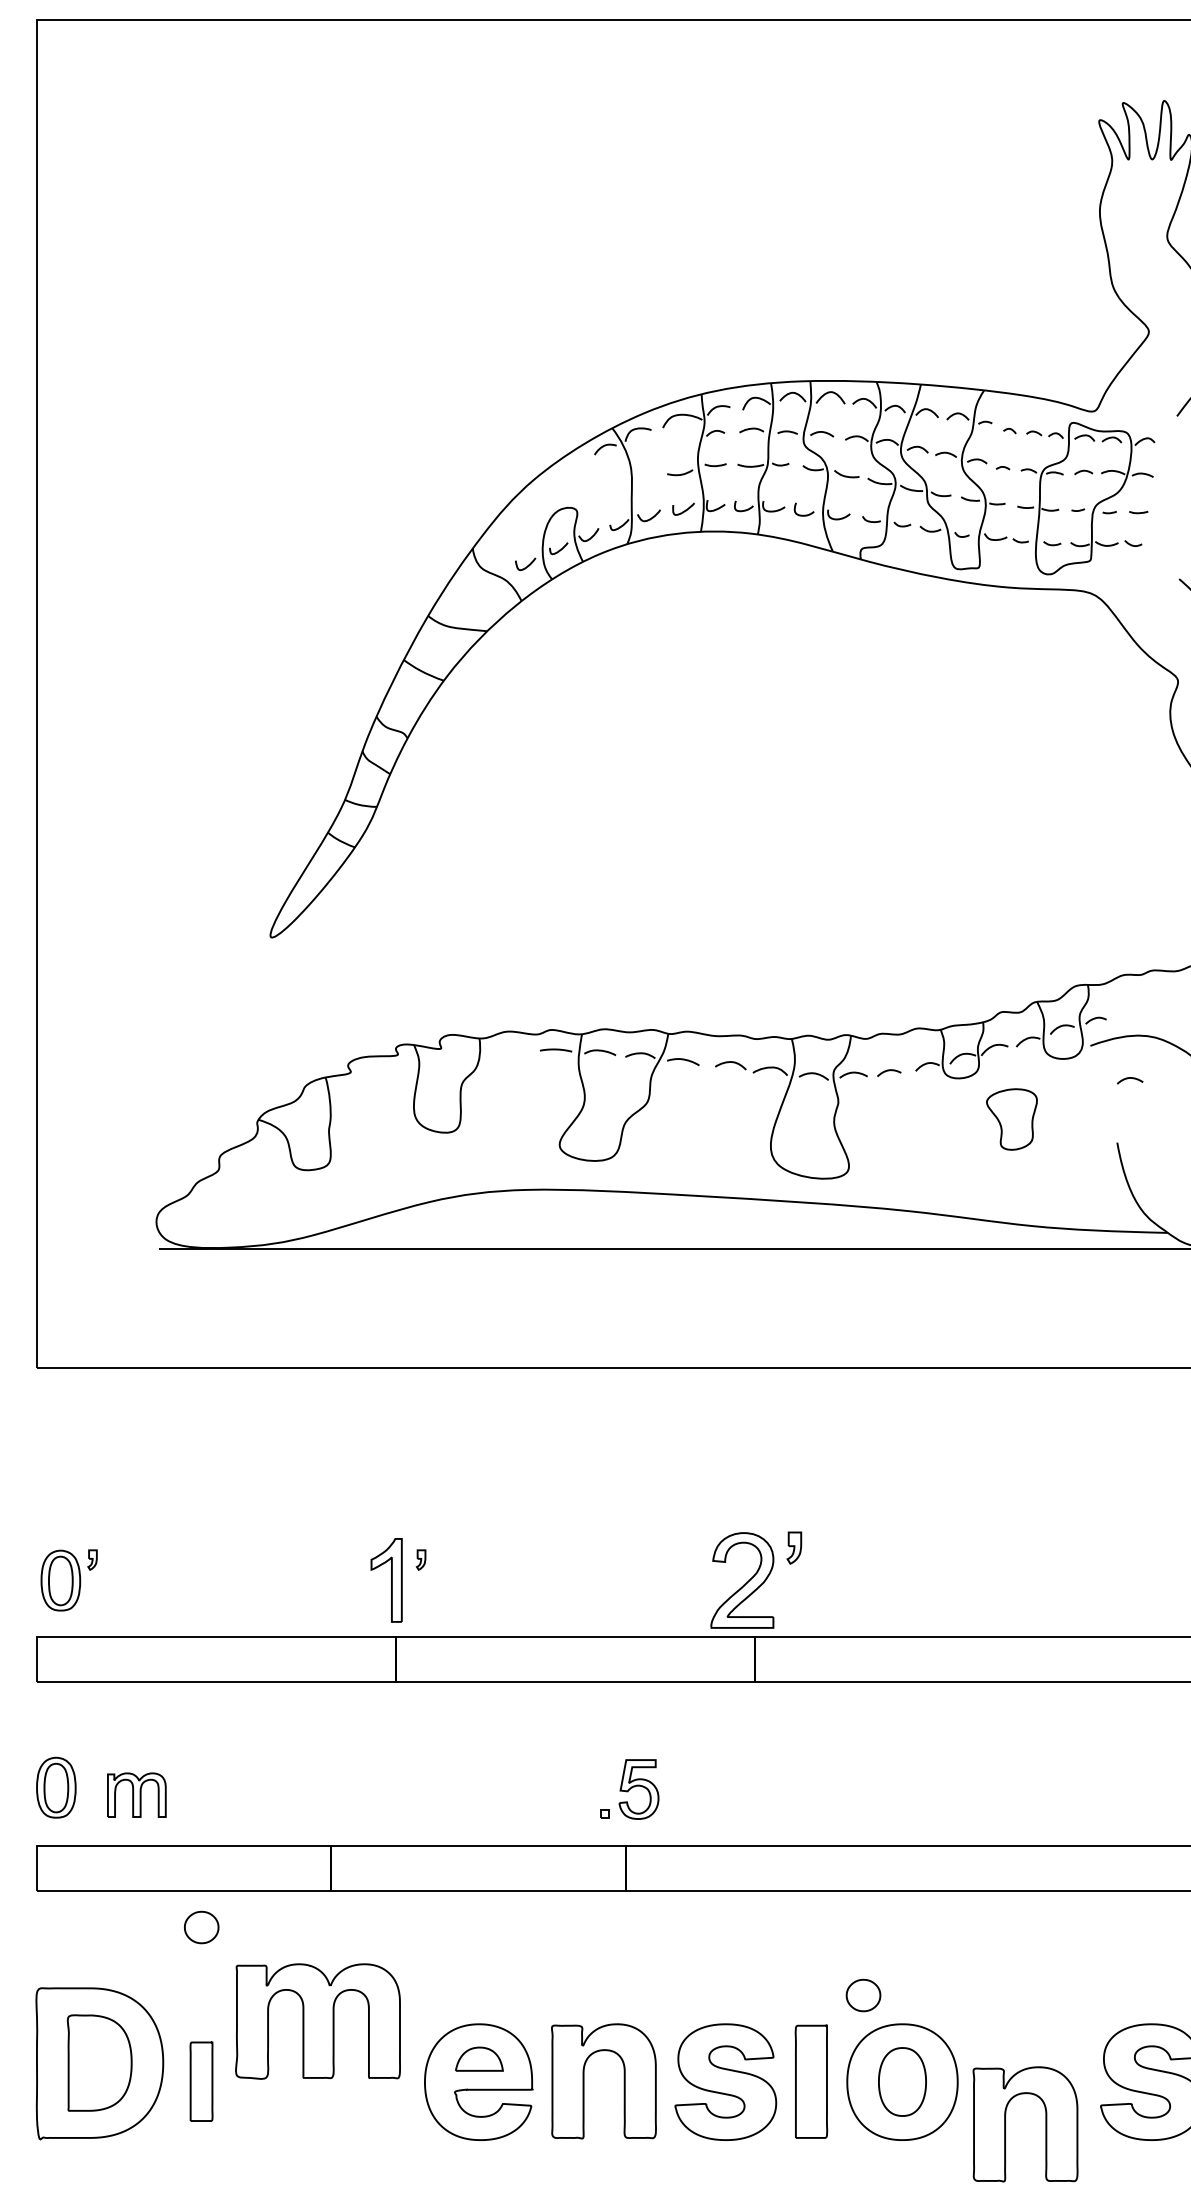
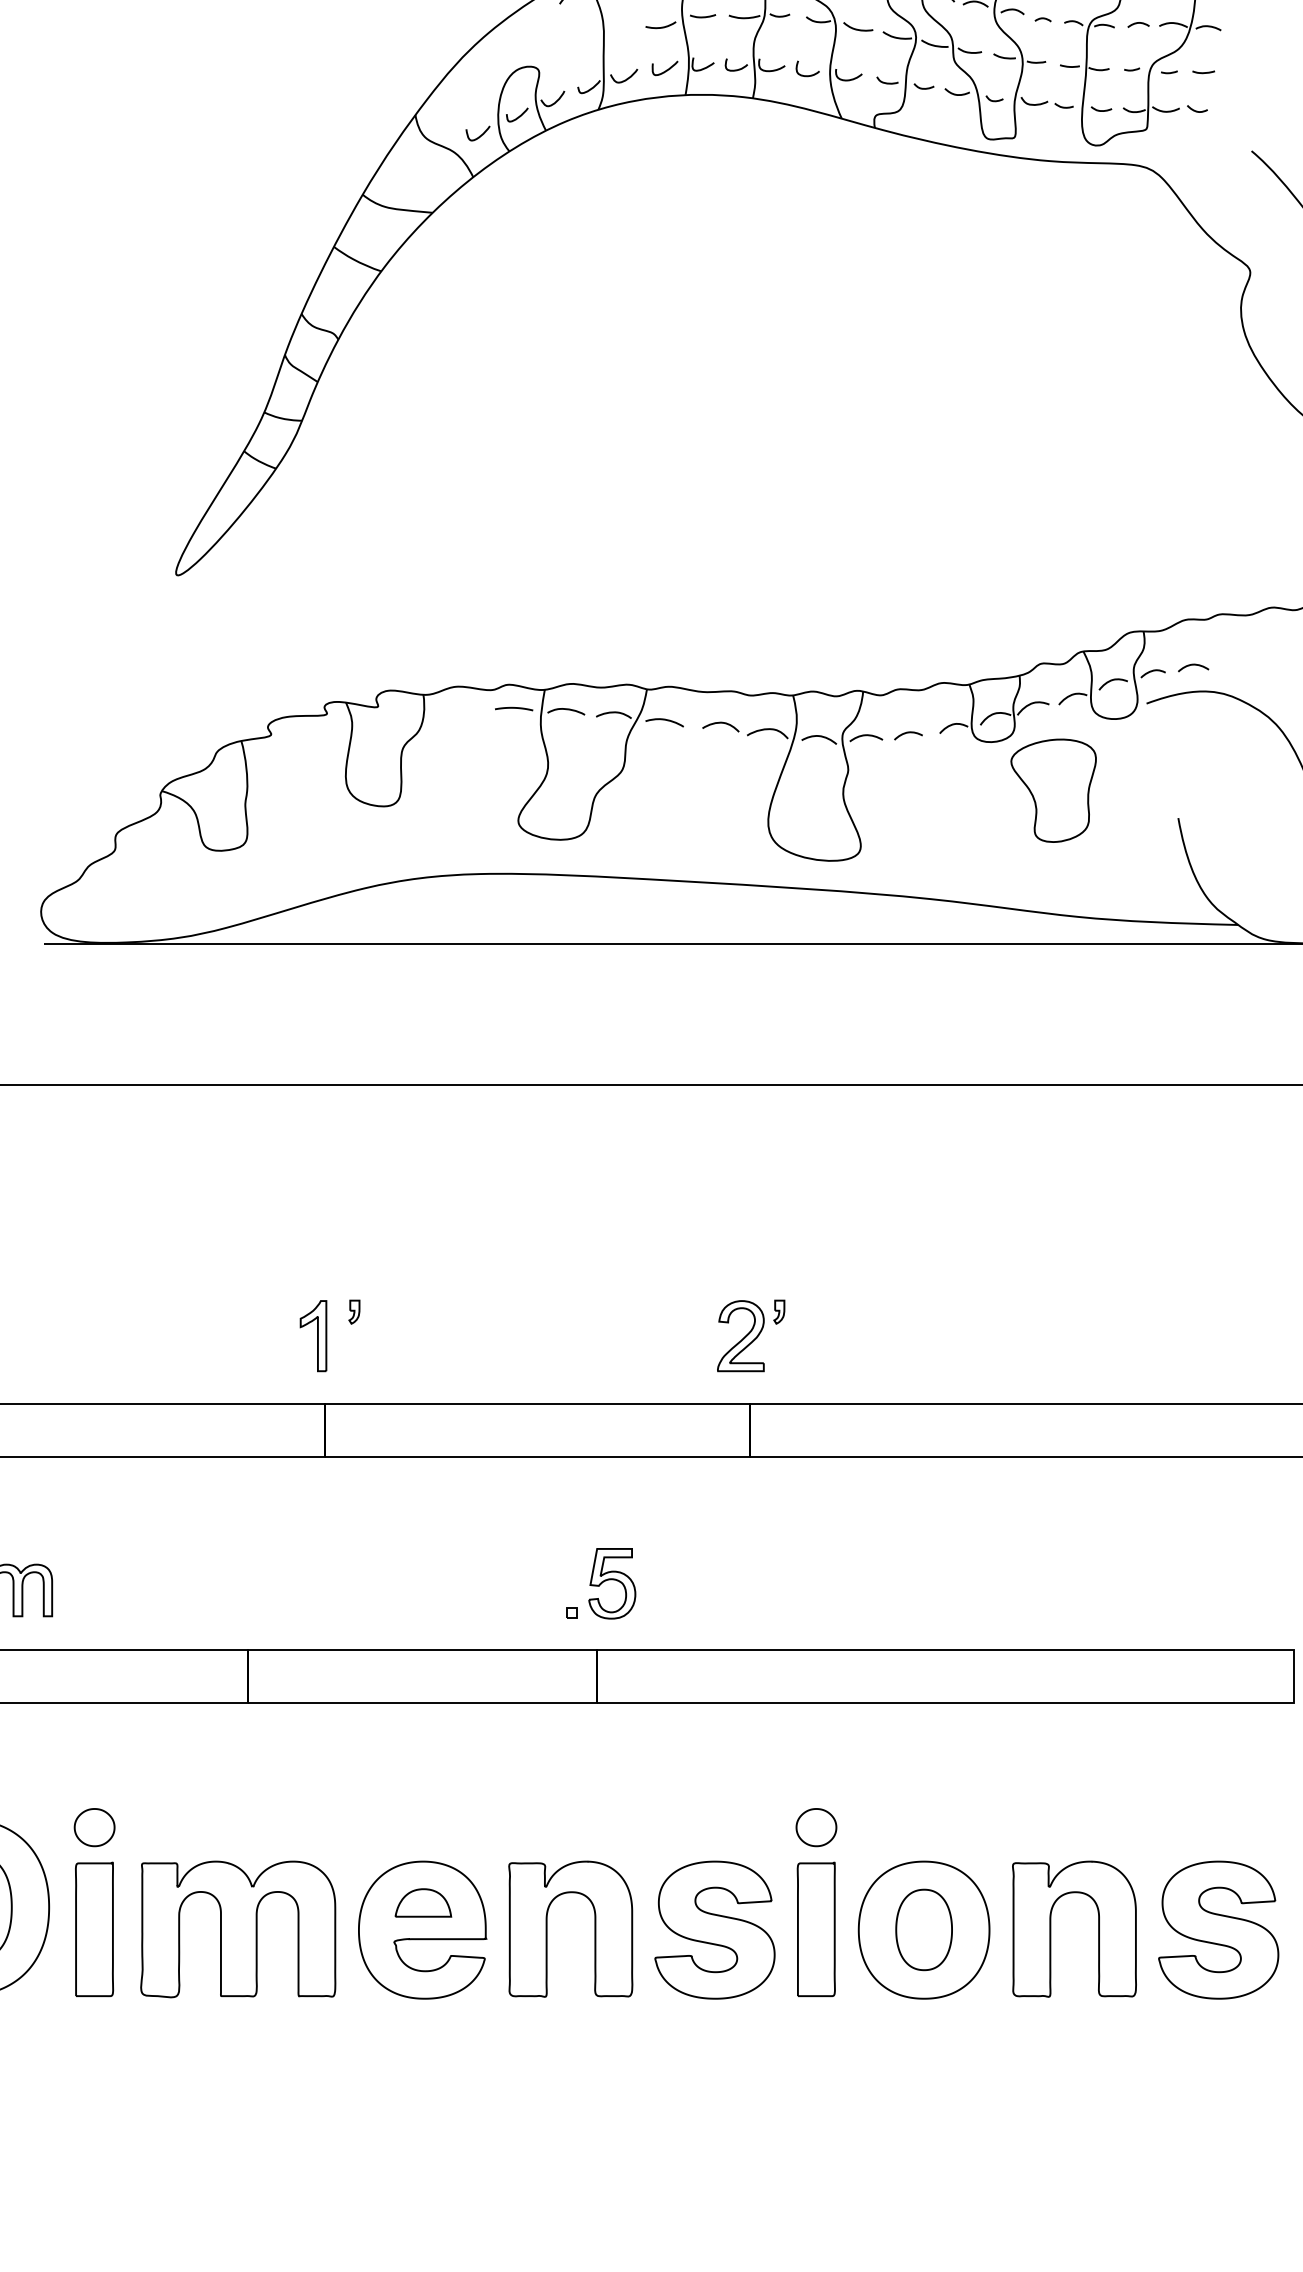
curve: (1129, 1078) -> (1192, 665), moved
part: (1011, 1119) -> (1053, 790), size x1.43
part: (386, 1579) -> (313, 1335), size x0.71
part: (756, 1579) -> (751, 1335), size x0.62
part: (201, 1927) -> (94, 1827), moved
part: (863, 1995) -> (816, 1827), moved
part: (317, 2021) -> (237, 1929), moved
part: (201, 2081) -> (94, 1929), size x1.43
part: (1005, 2124) -> (1050, 1929), moved

